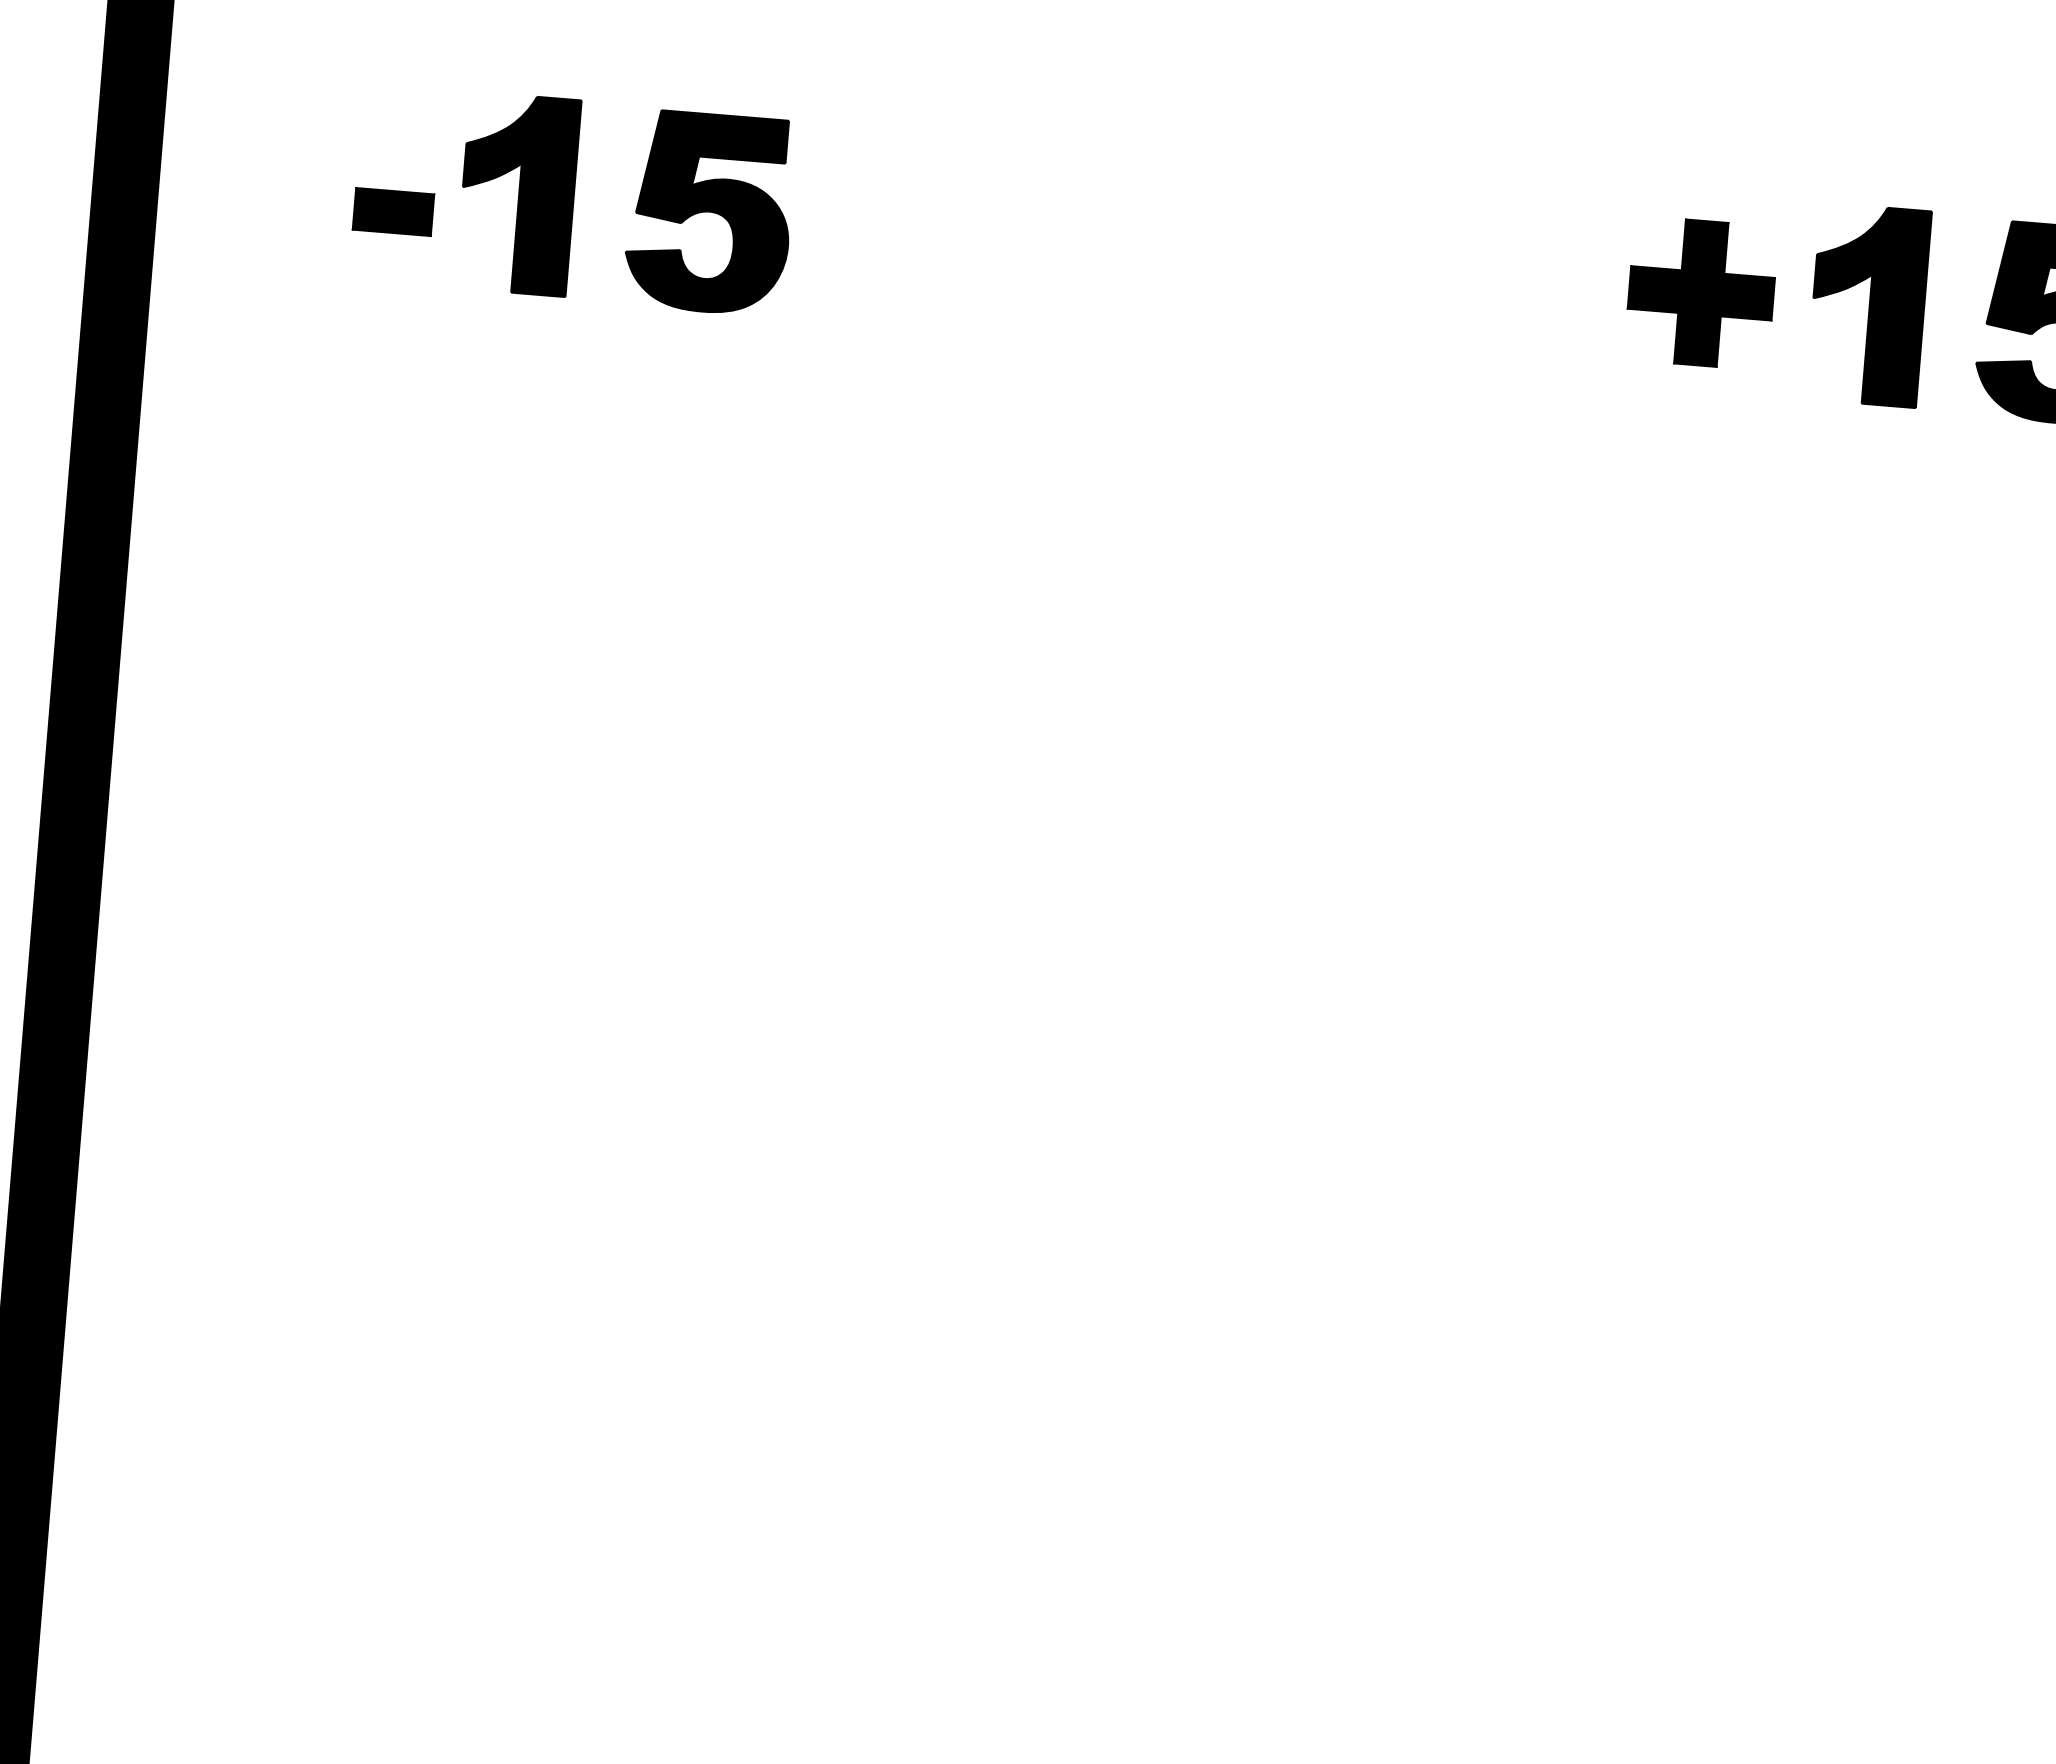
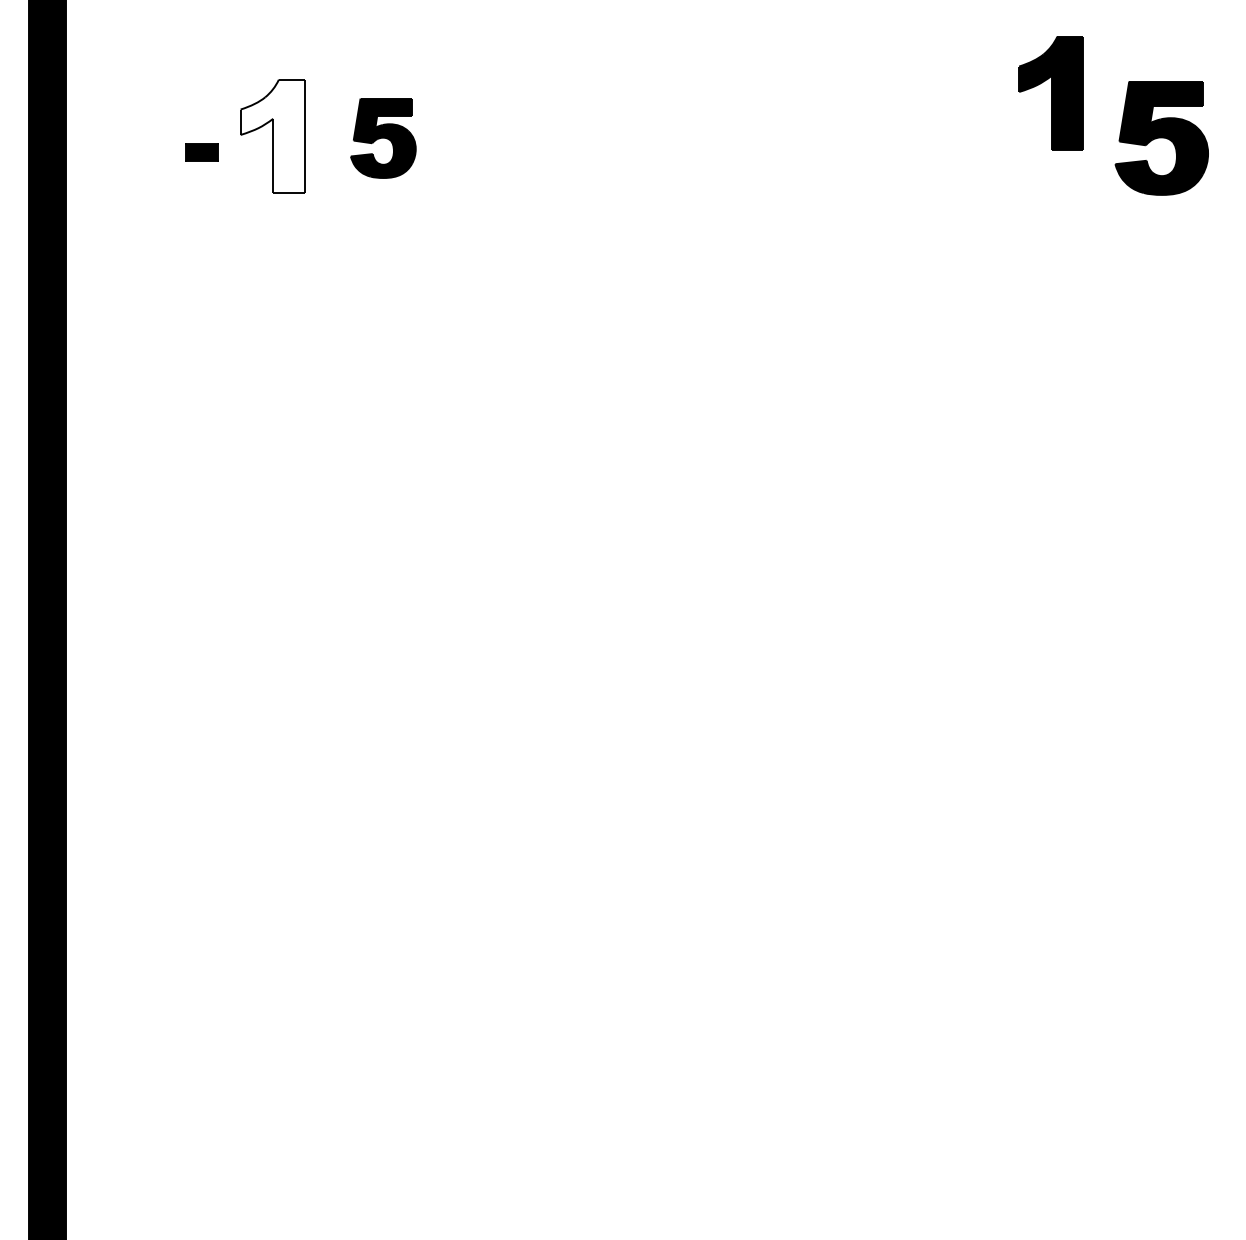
fill: (517, 194) -> (272, 136), removed
part: (394, 210) -> (202, 151), size x0.7
part: (710, 213) -> (383, 138), size x0.7
part: (1700, 293) -> (954, 137), removed
part: (1867, 305) -> (1050, 93), moved

